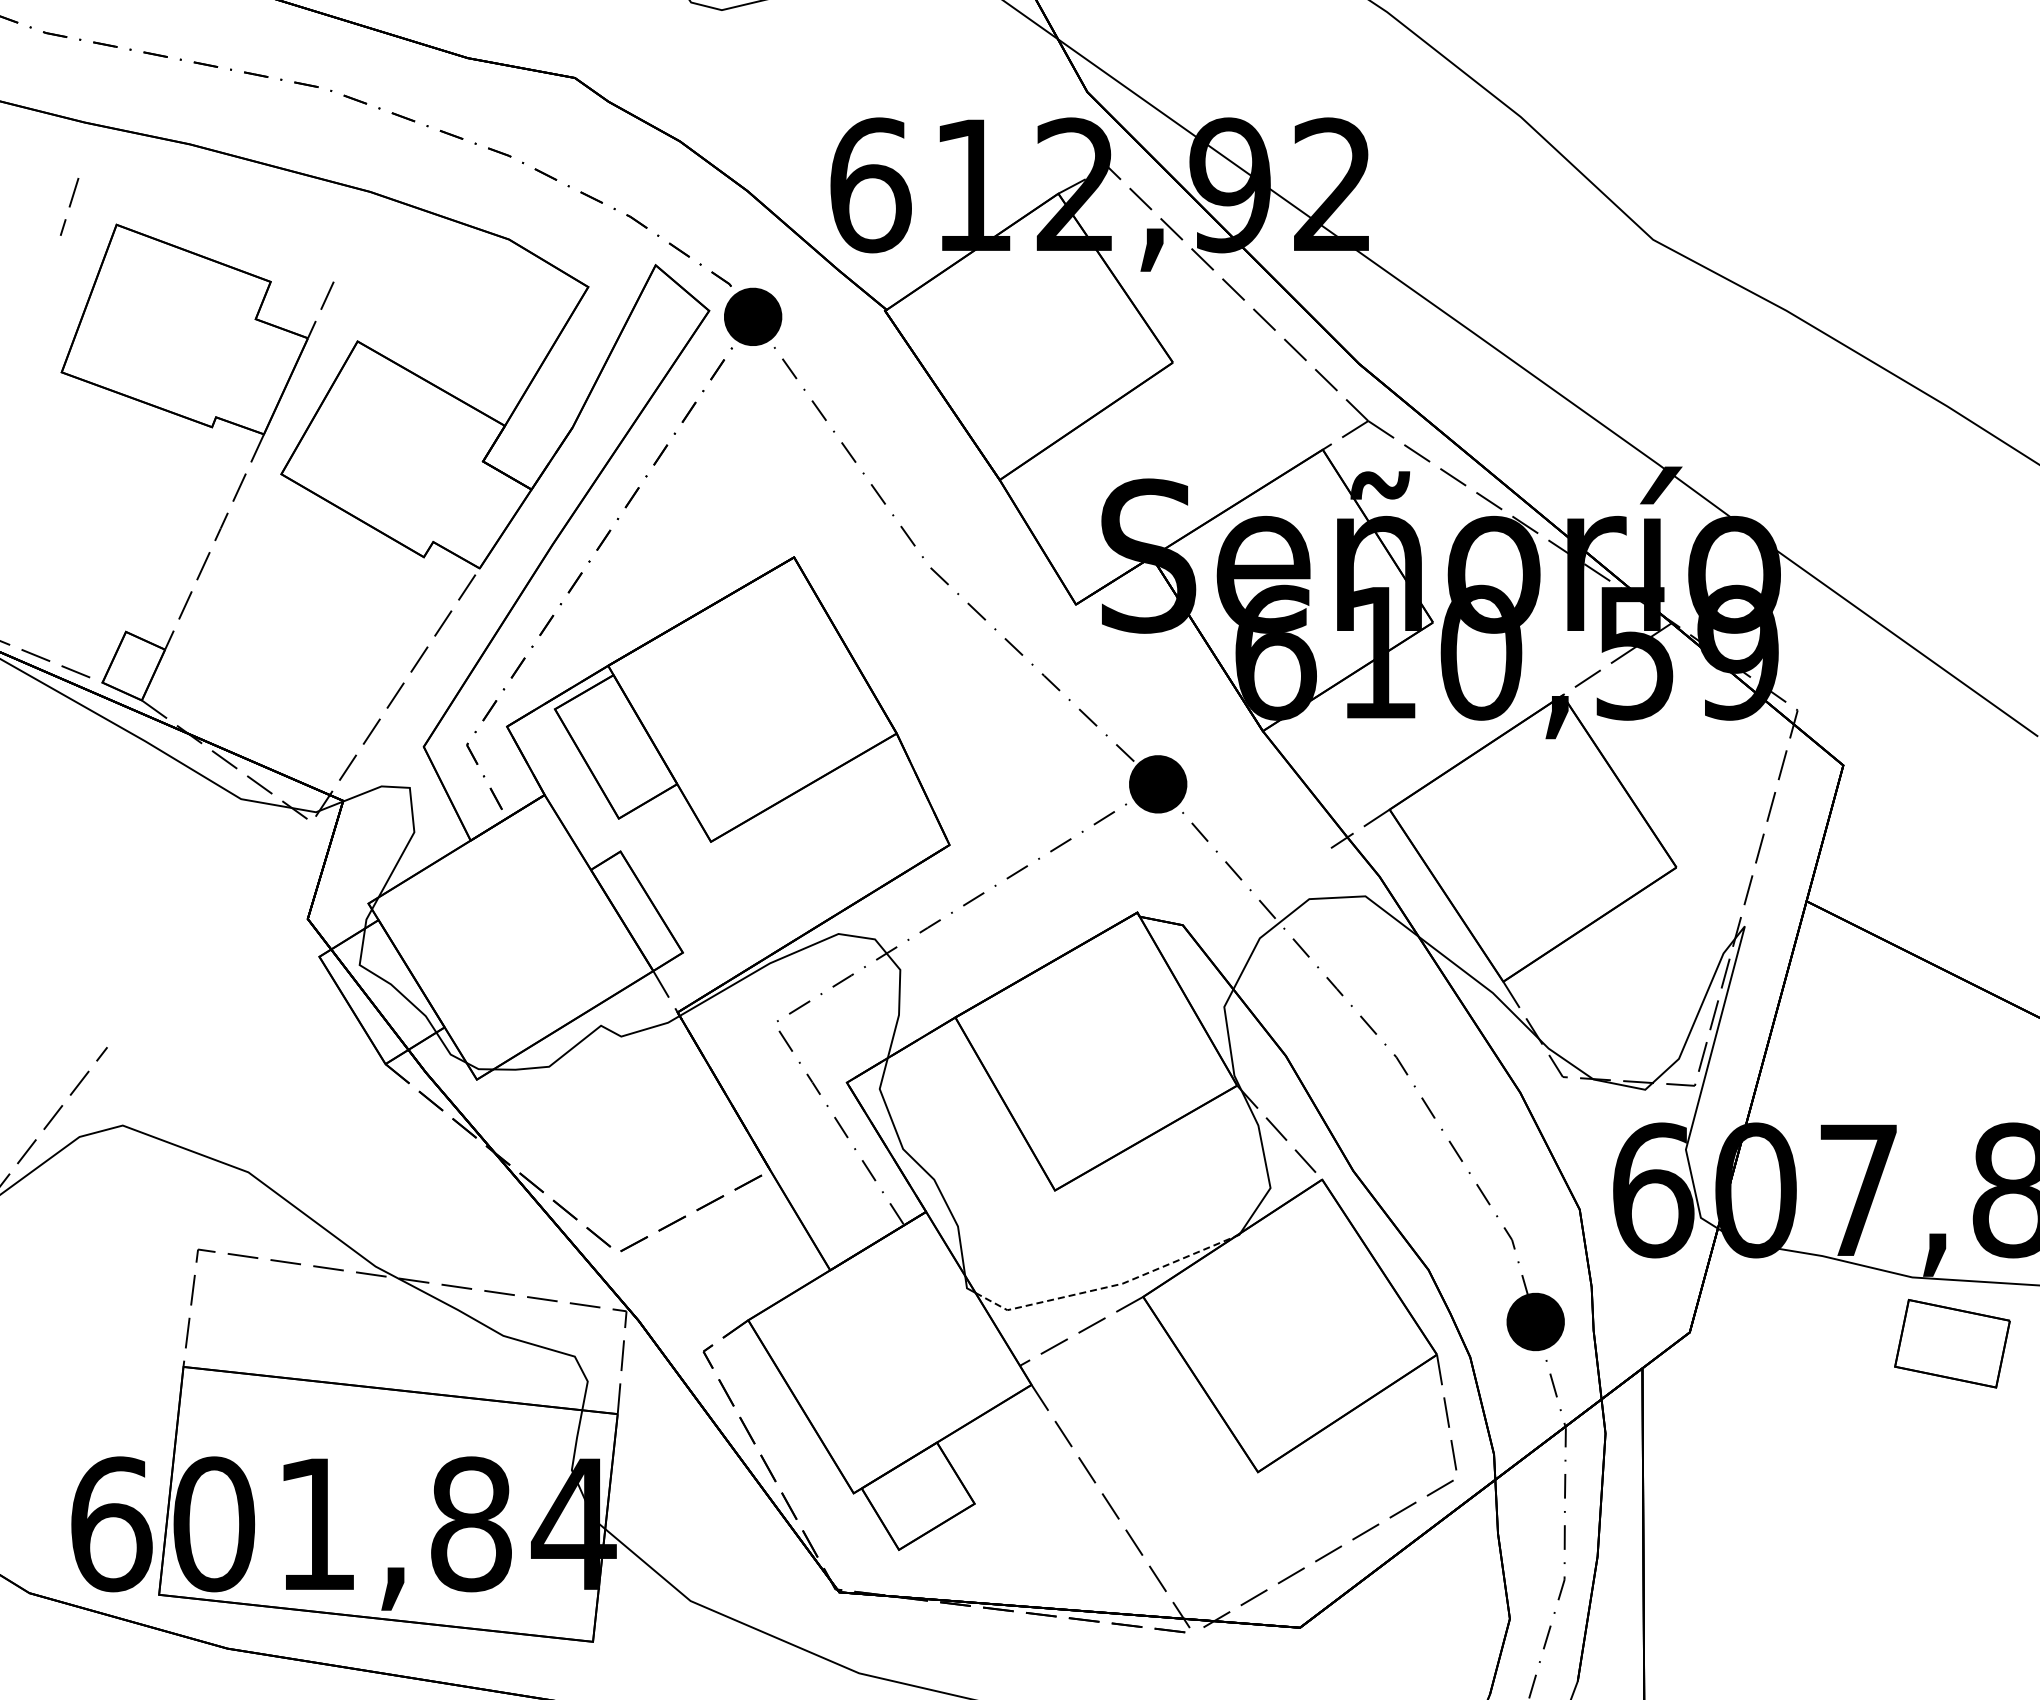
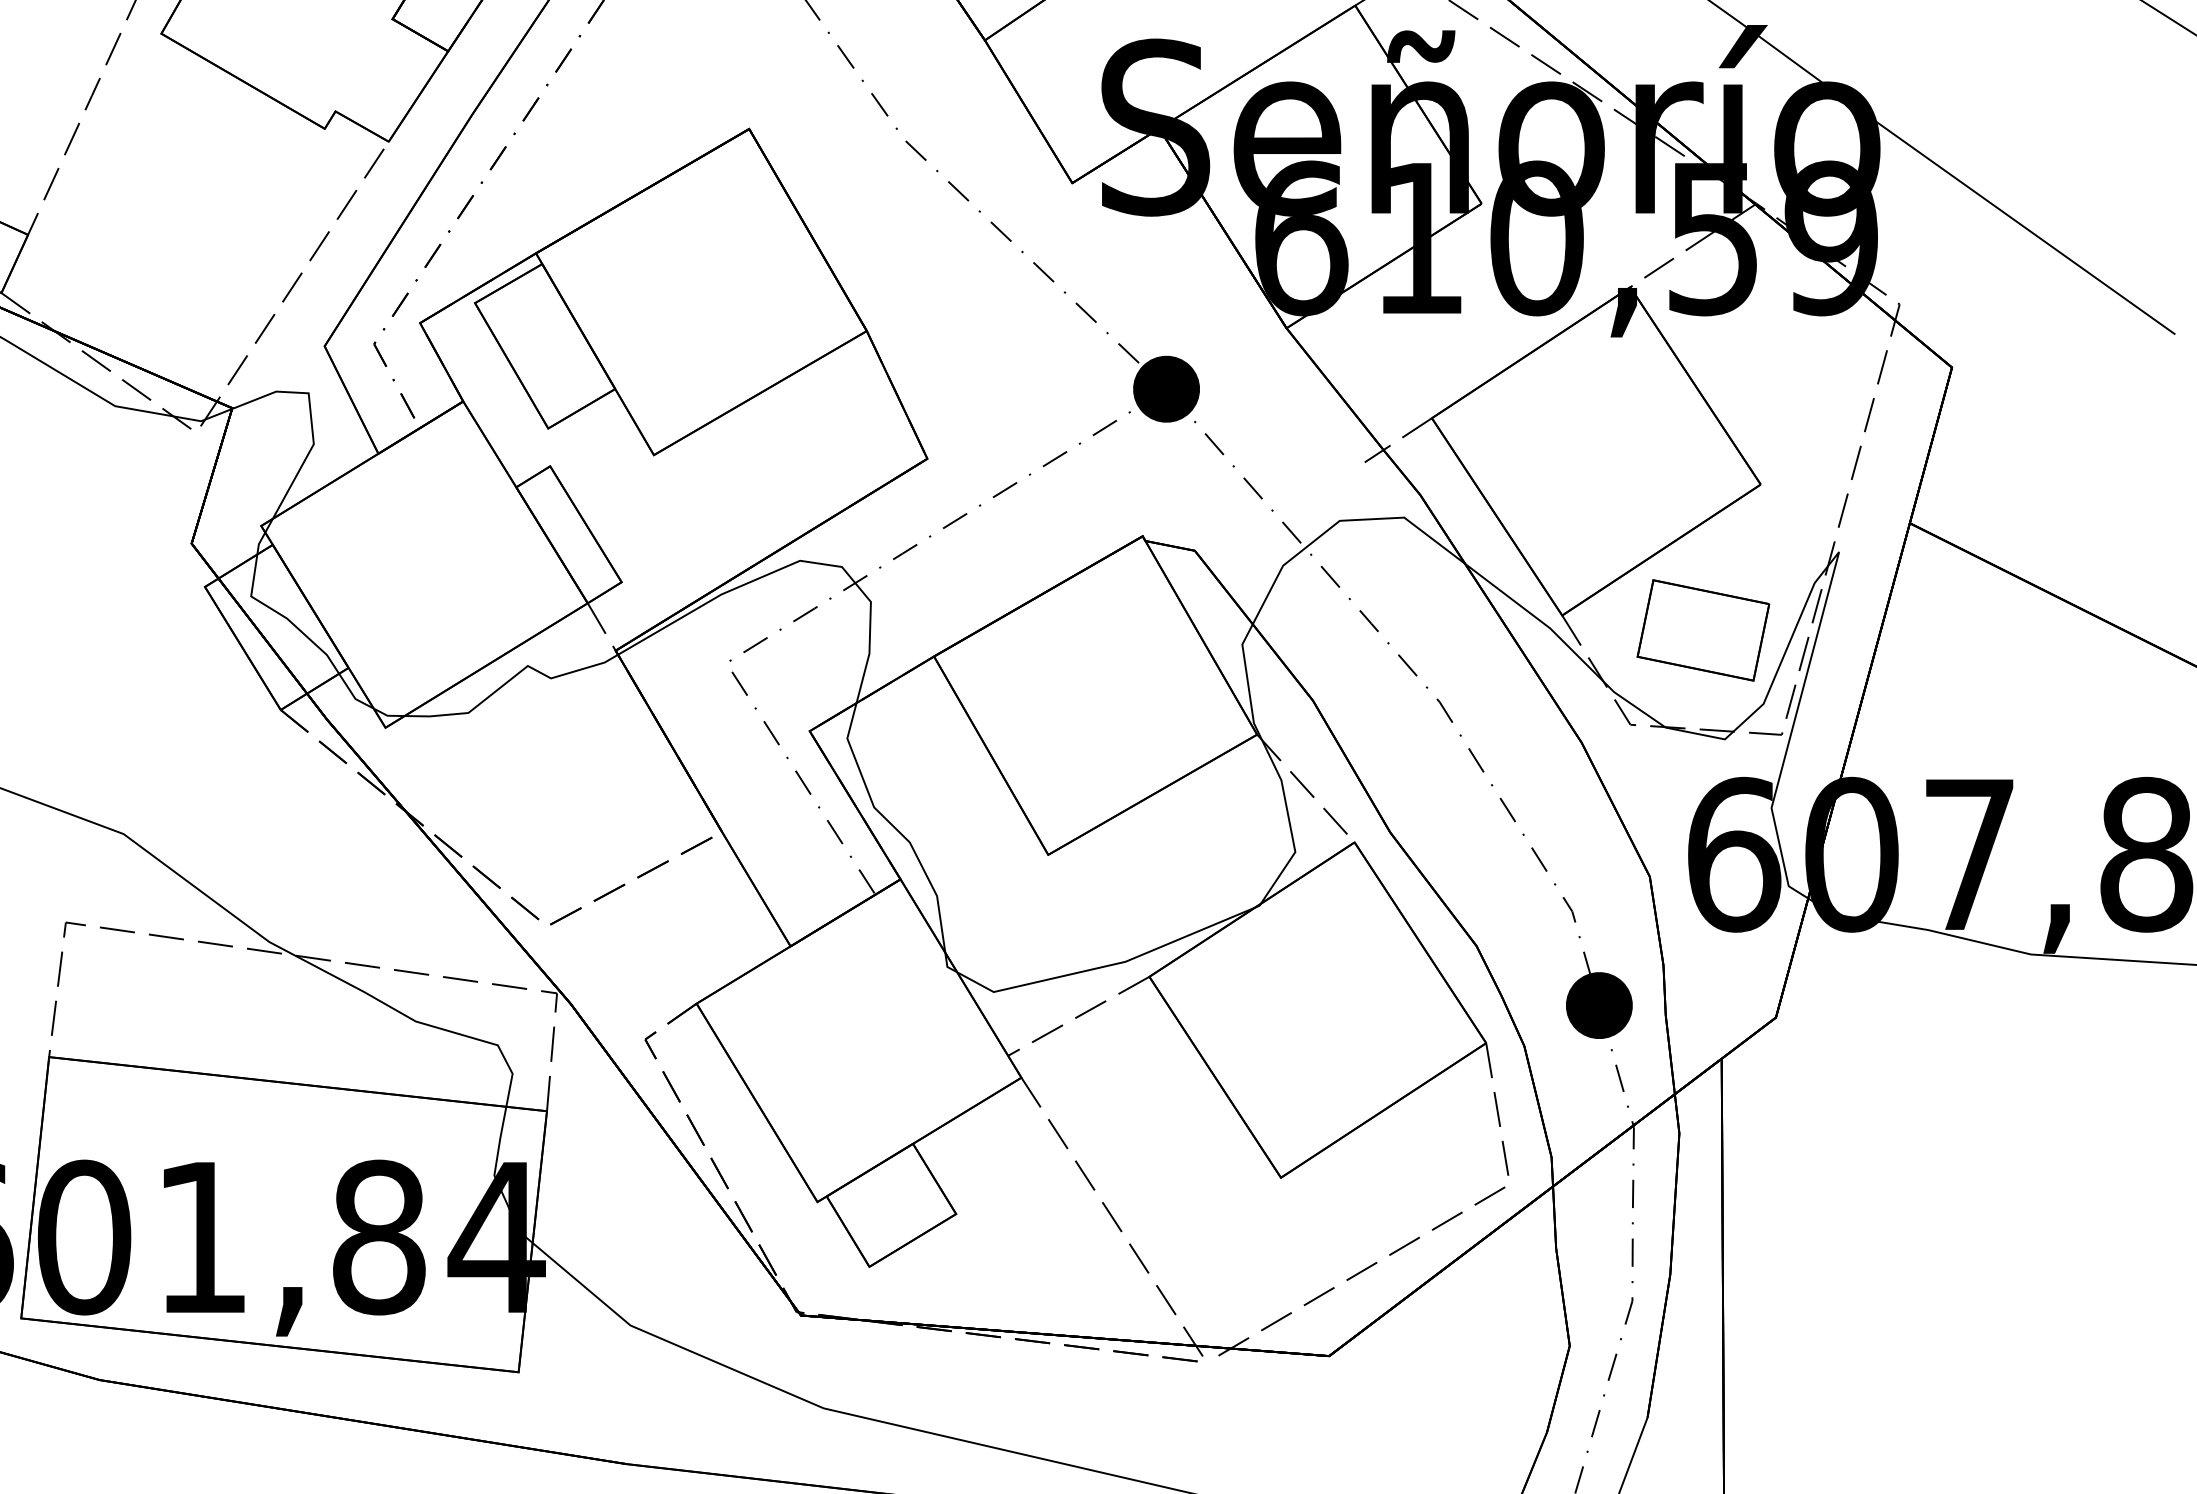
line: (1106, 1287) -> (1107, 966), dashed -> solid
part: (1952, 1343) -> (1703, 630), moved

